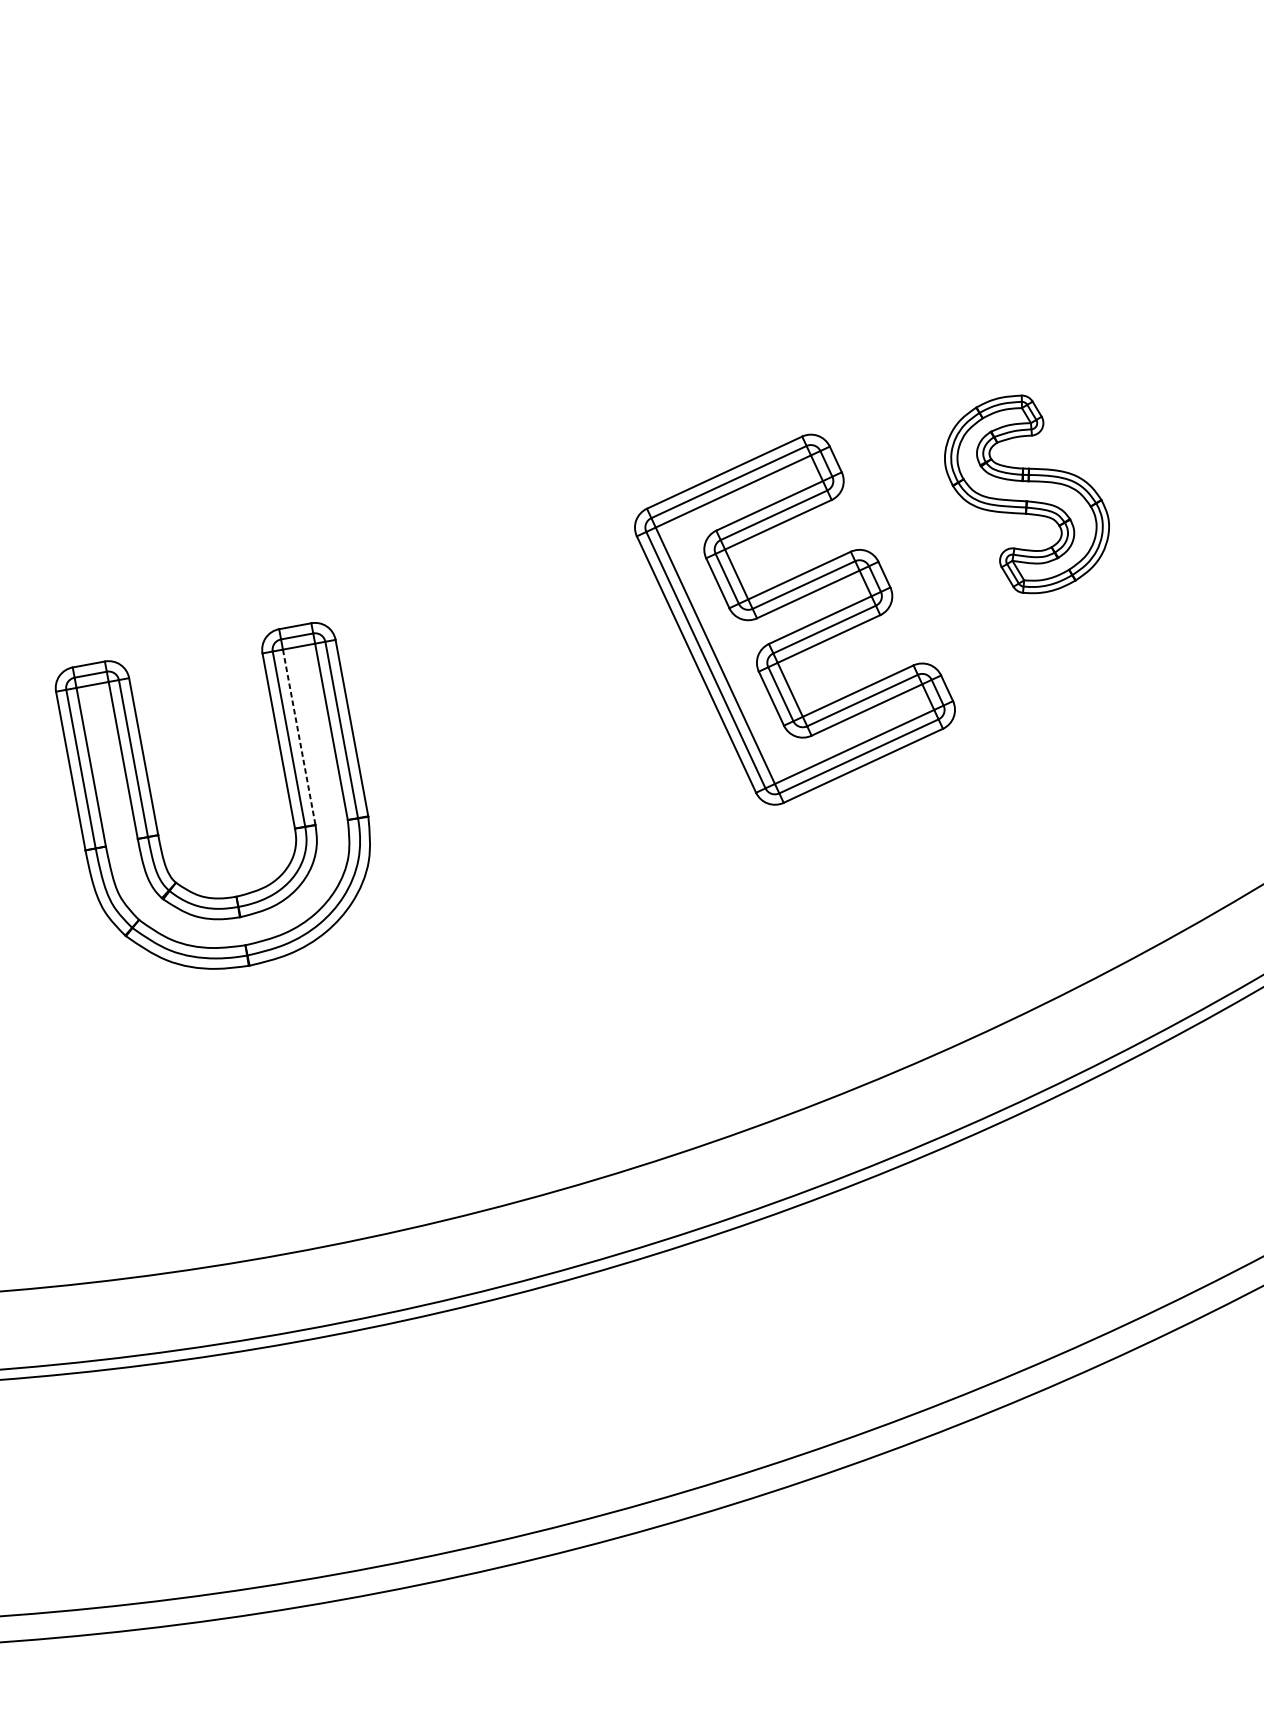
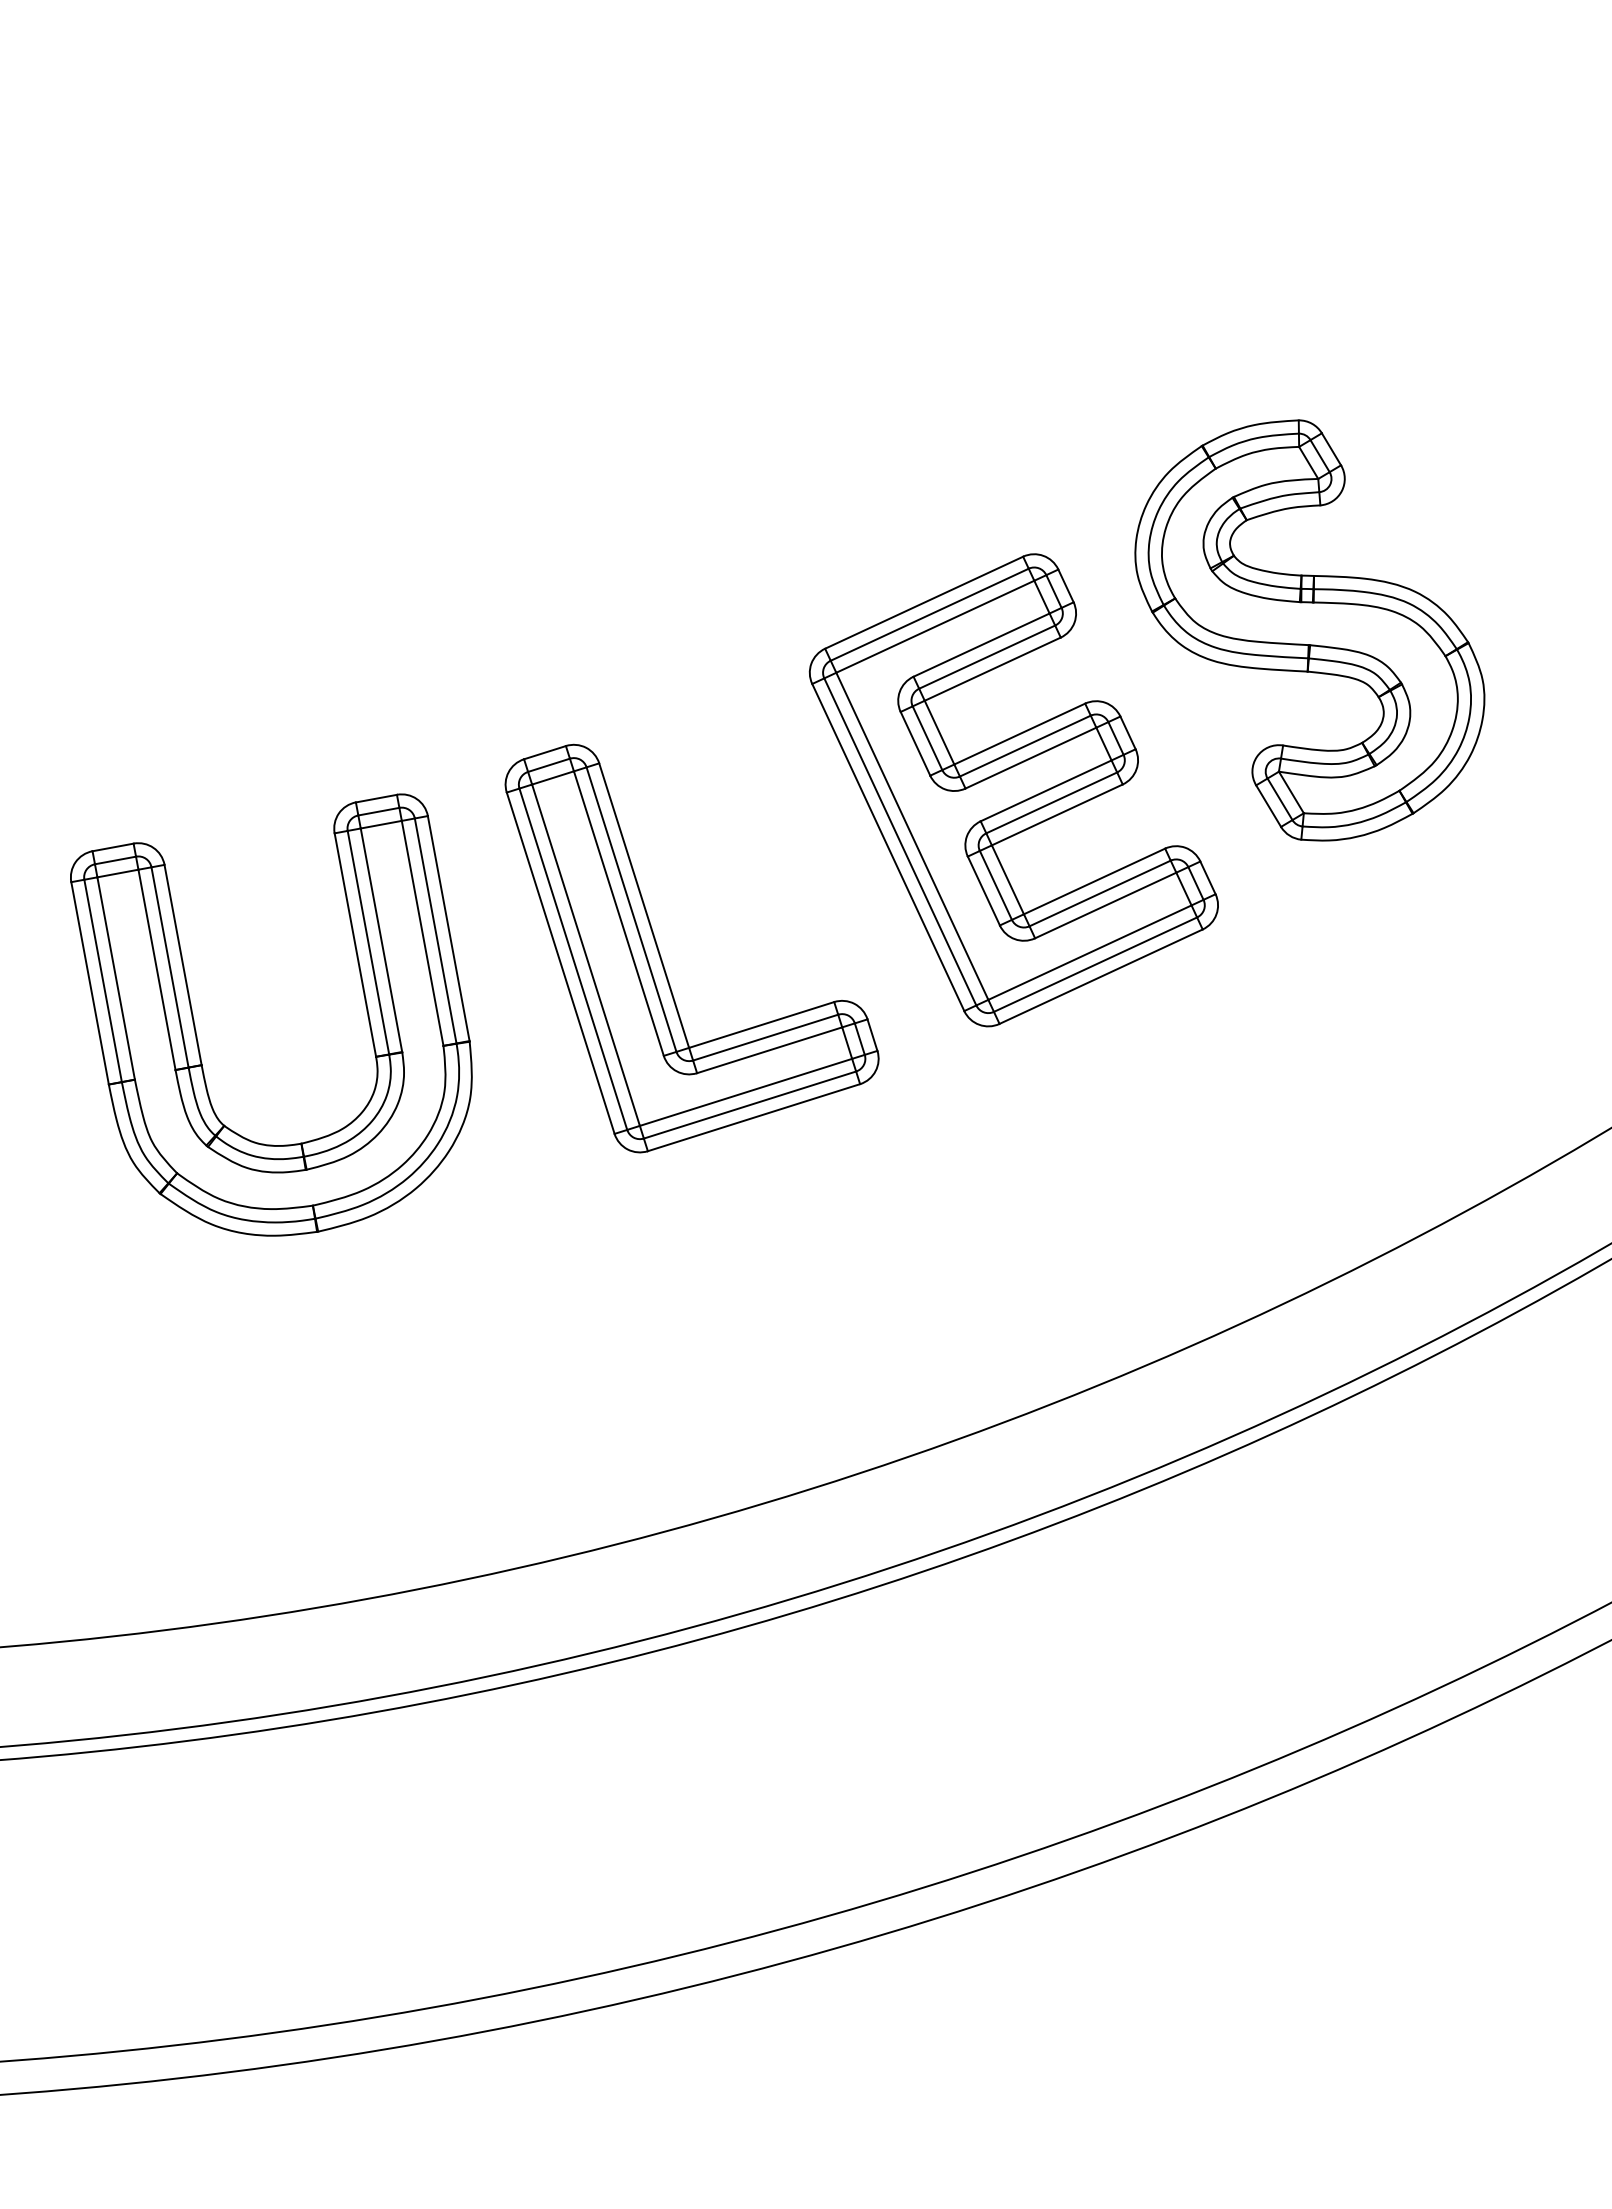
part: (1026, 494) -> (1309, 630), size x1.67
line: (299, 737) -> (381, 940), dashed -> solid
part: (519, 752) -> (662, 959), added

